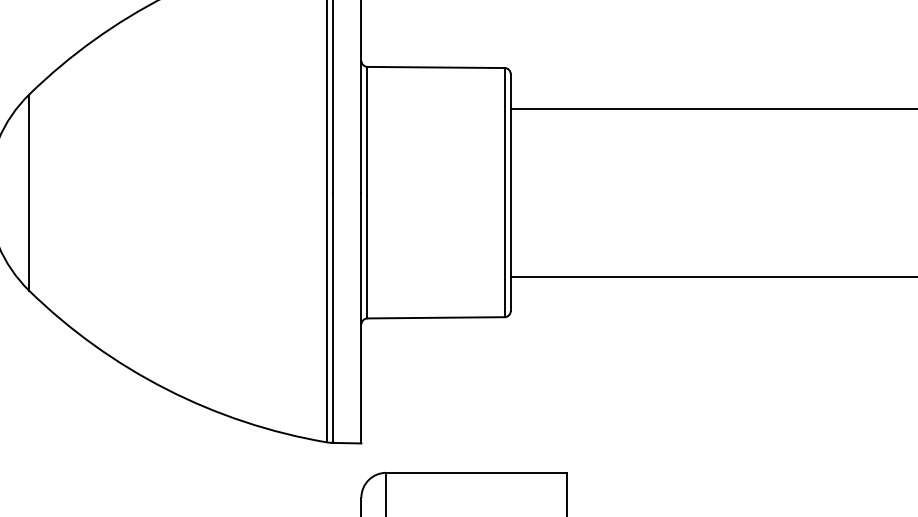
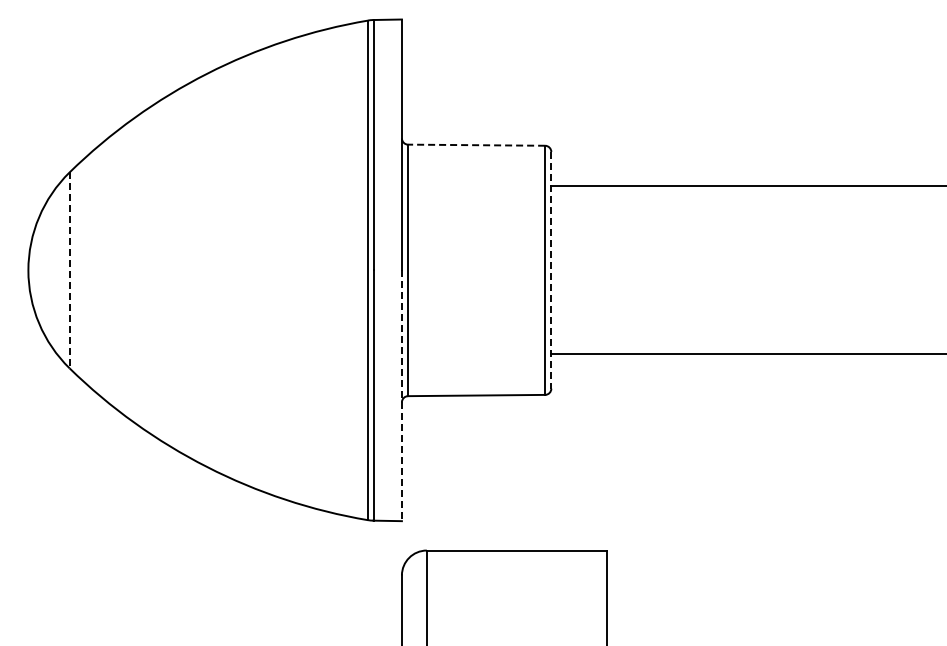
line: (435, 67) -> (476, 145), solid -> dashed
line: (28, 192) -> (69, 270), solid -> dashed
line: (510, 192) -> (551, 270), solid -> dashed
line: (360, 318) -> (401, 396), solid -> dashed

